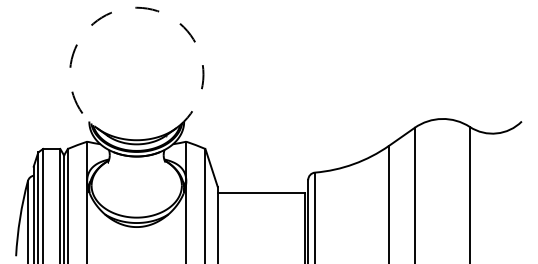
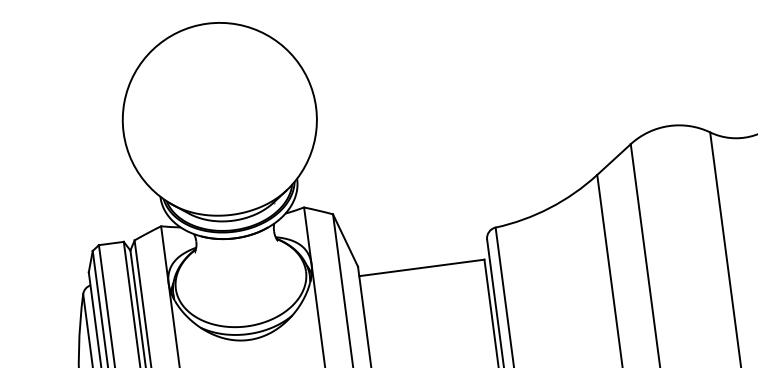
arc: (136, 7) -> (206, 23), dashed -> solid

